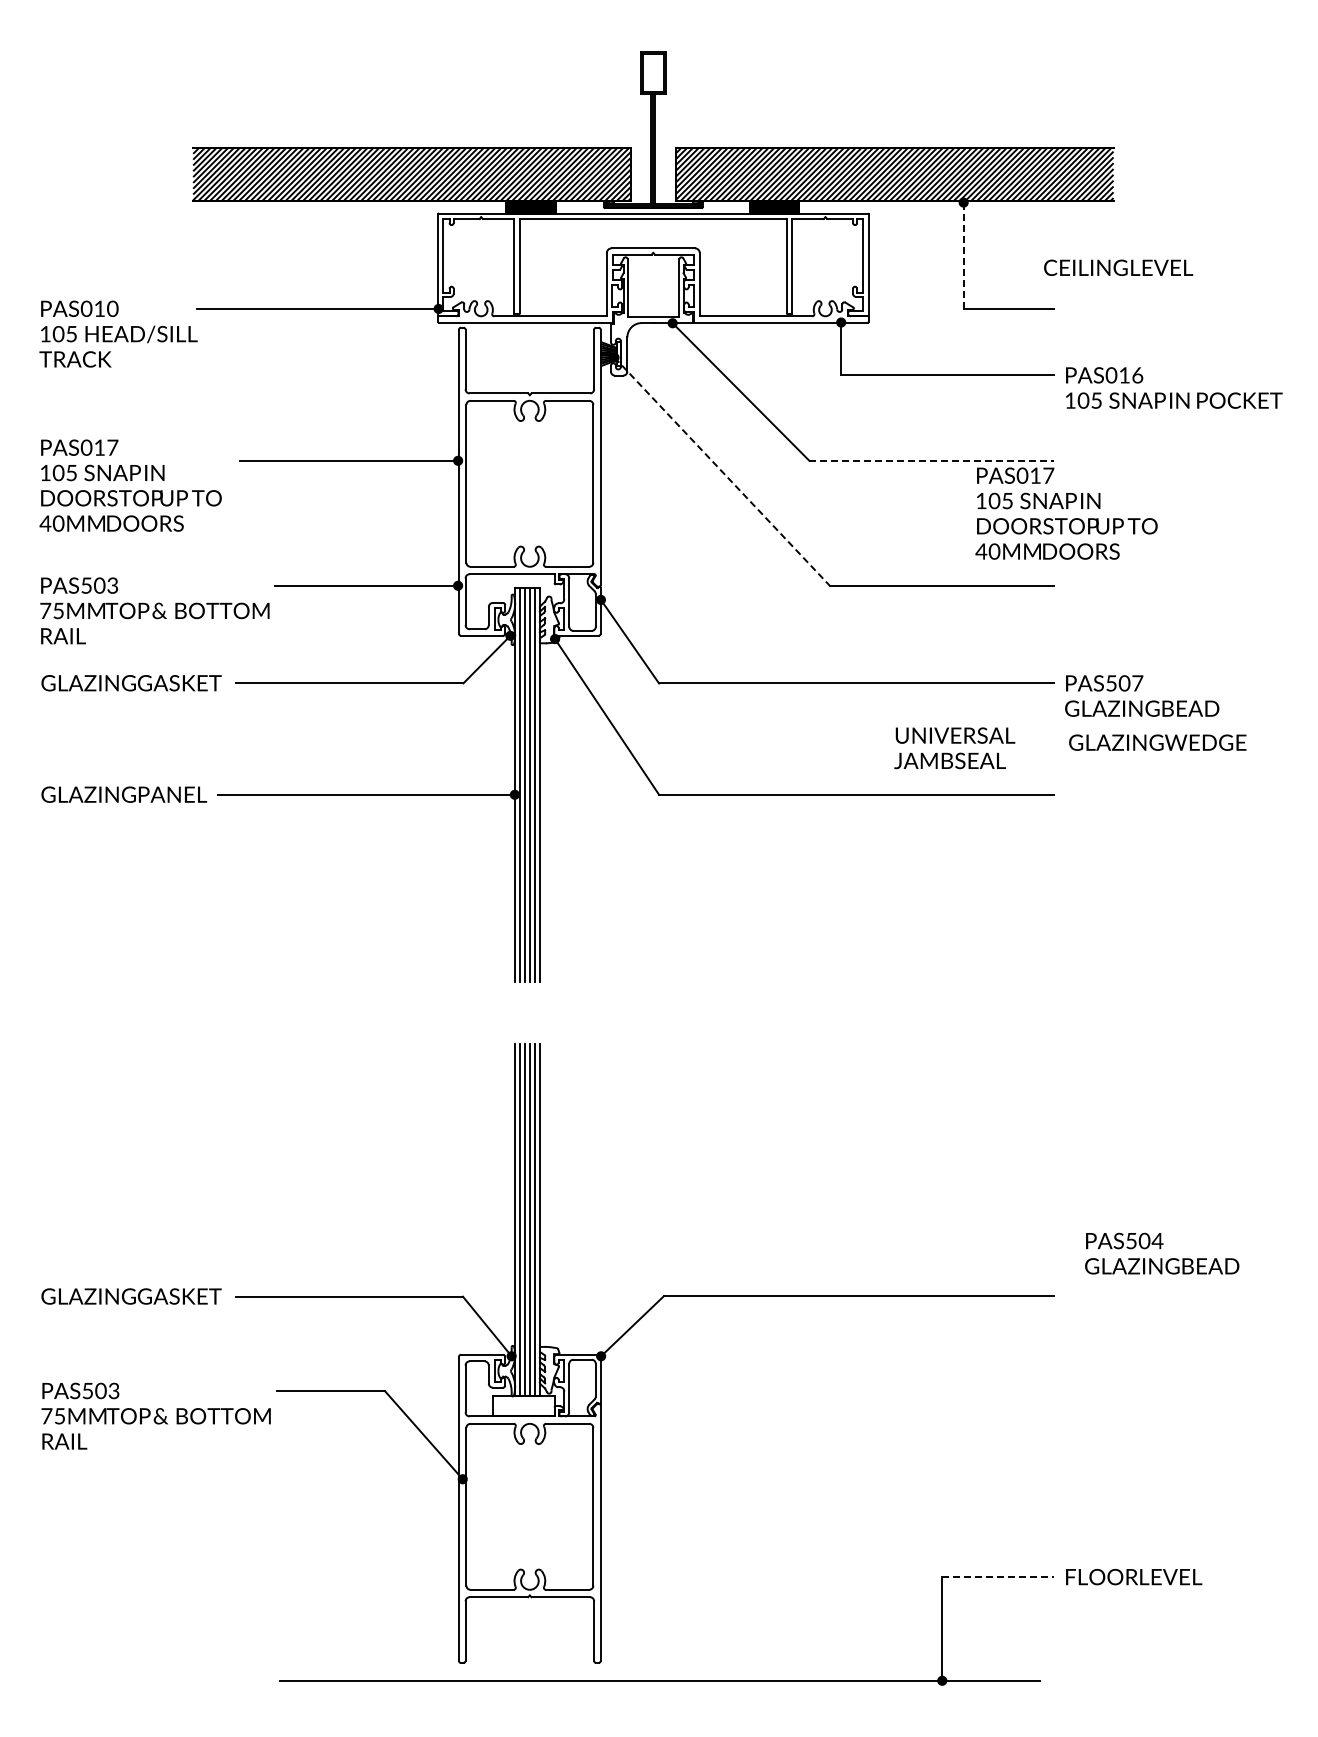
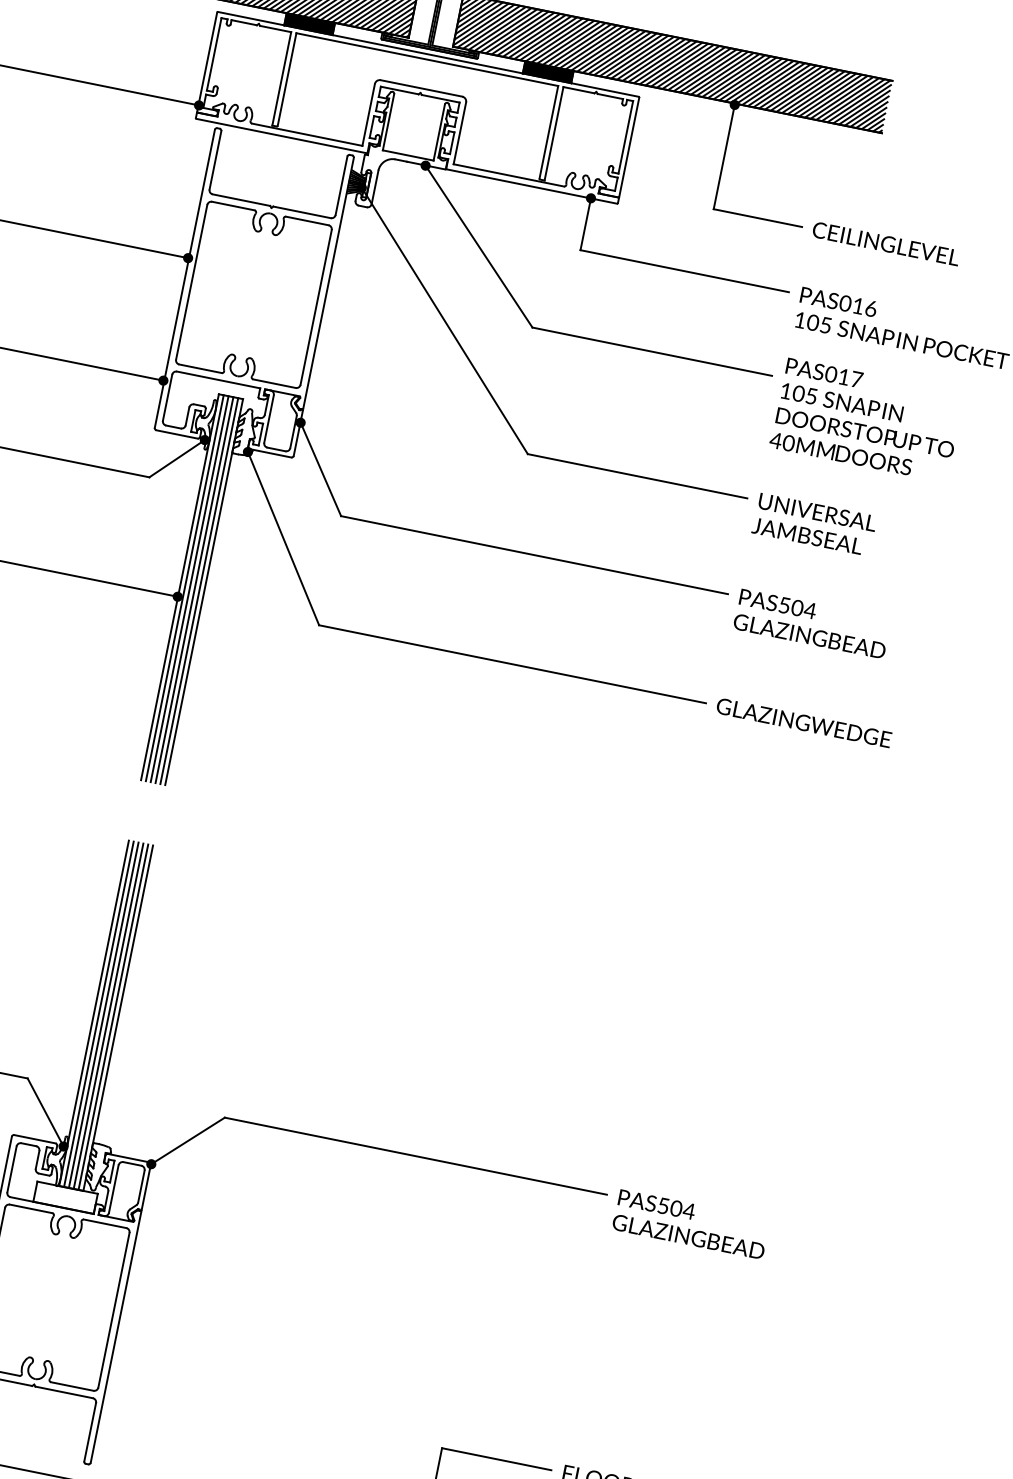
line: (963, 256) -> (723, 157), dashed -> solid
text: (1118, 267) -> (886, 243), moved
line: (932, 460) -> (653, 351), dashed -> solid
line: (722, 471) -> (445, 320), dashed -> solid
text: (1066, 513) -> (866, 420), moved
text: (1137, 683) -> (810, 610), PAS507 -> PAS504
text: (1157, 742) -> (803, 722), moved
text: (954, 748) -> (814, 524), moved
text: (1162, 1253) -> (691, 1224), moved
line: (998, 1577) -> (497, 1459), dashed -> solid

